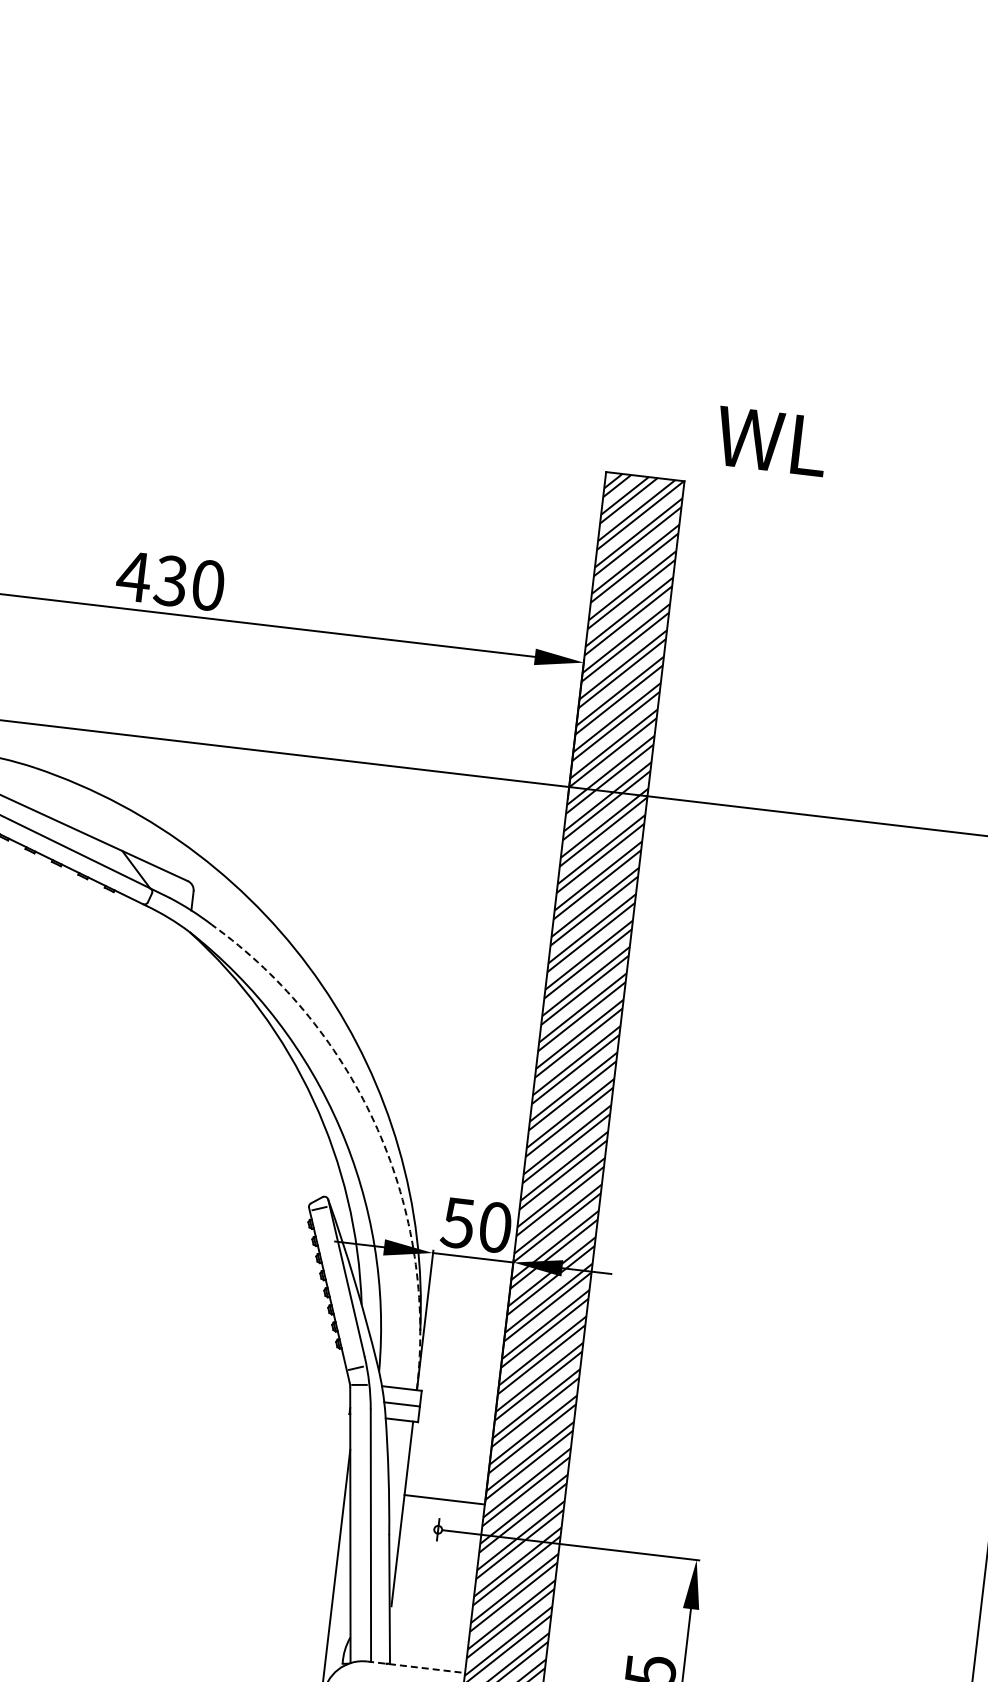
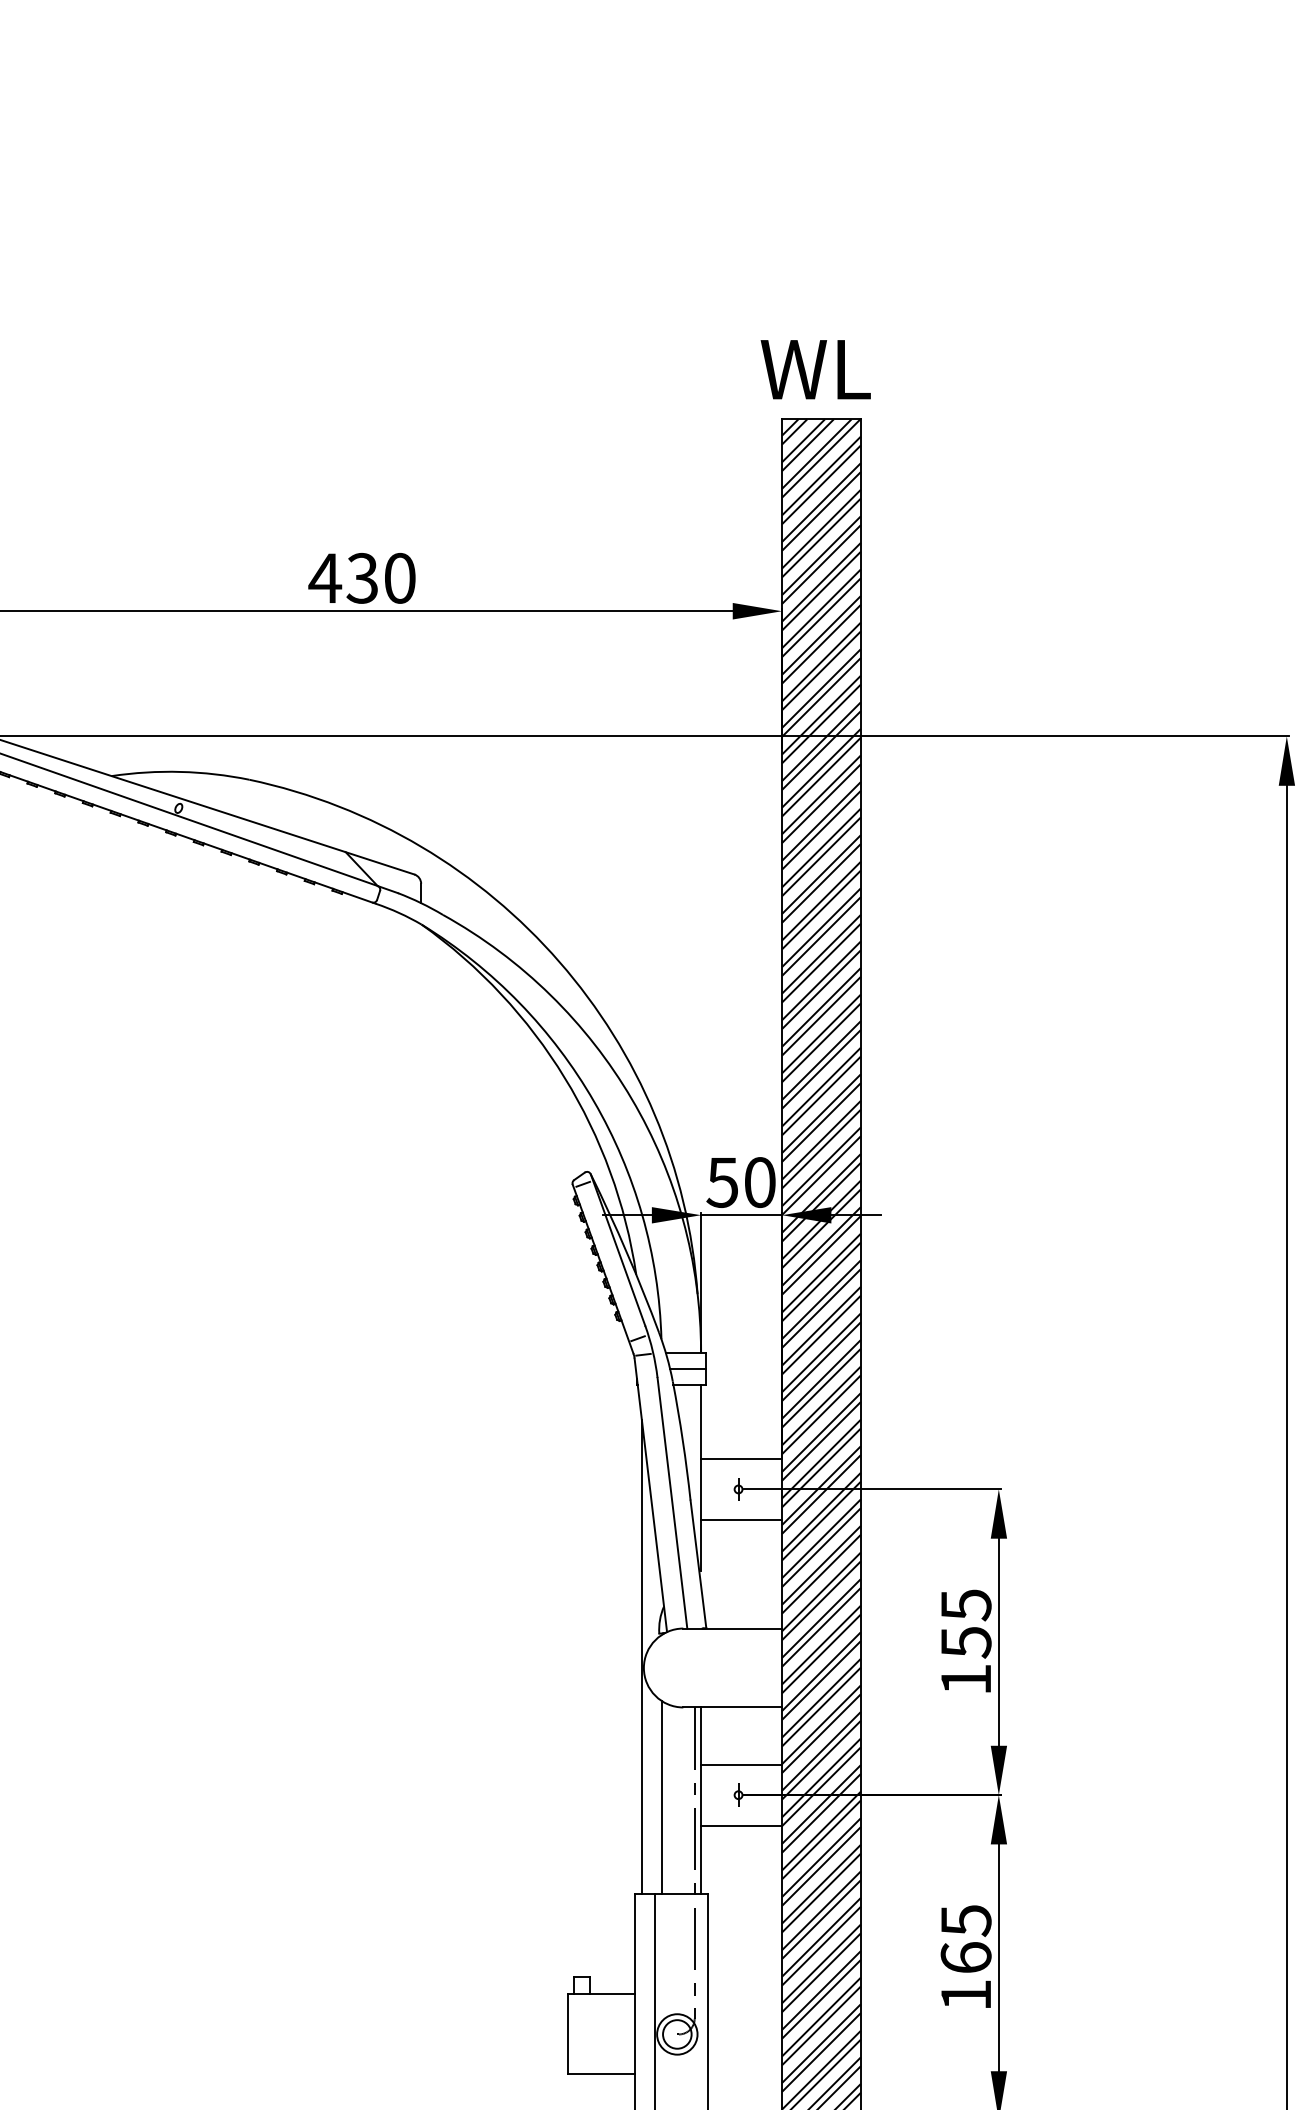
text: (771, 441) -> (815, 369), moved
arc: (377, 1130) -> (631, 1099), dashed -> solid
line: (437, 1560) -> (741, 1520), added
line: (416, 1667) -> (733, 1628), dashed -> solid

